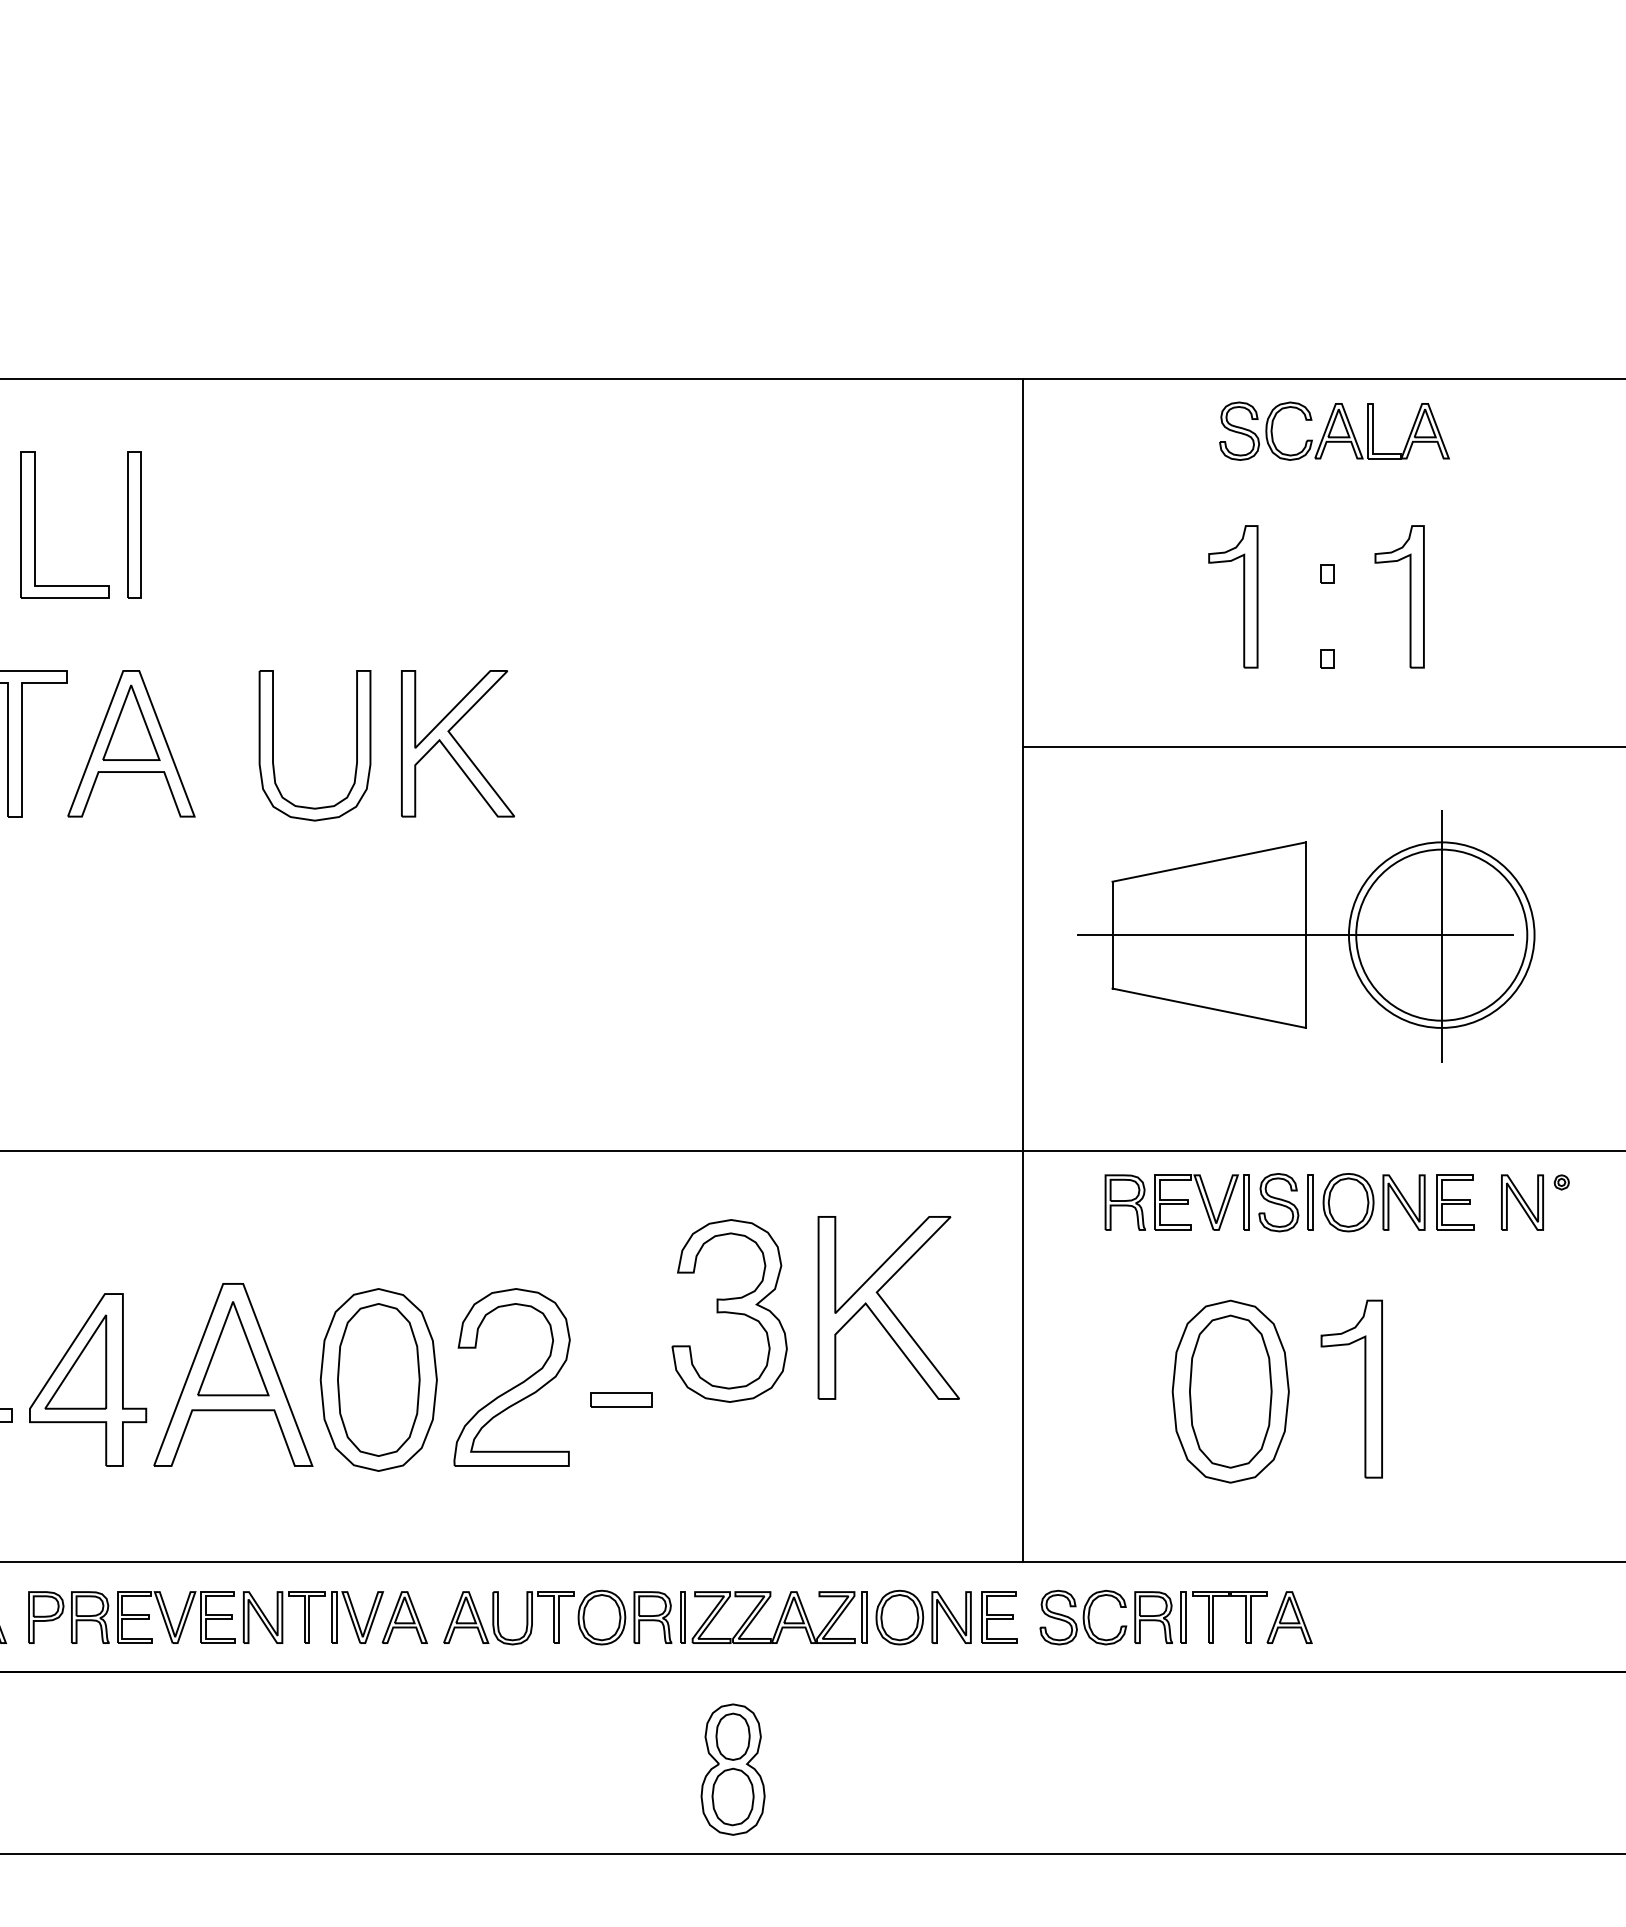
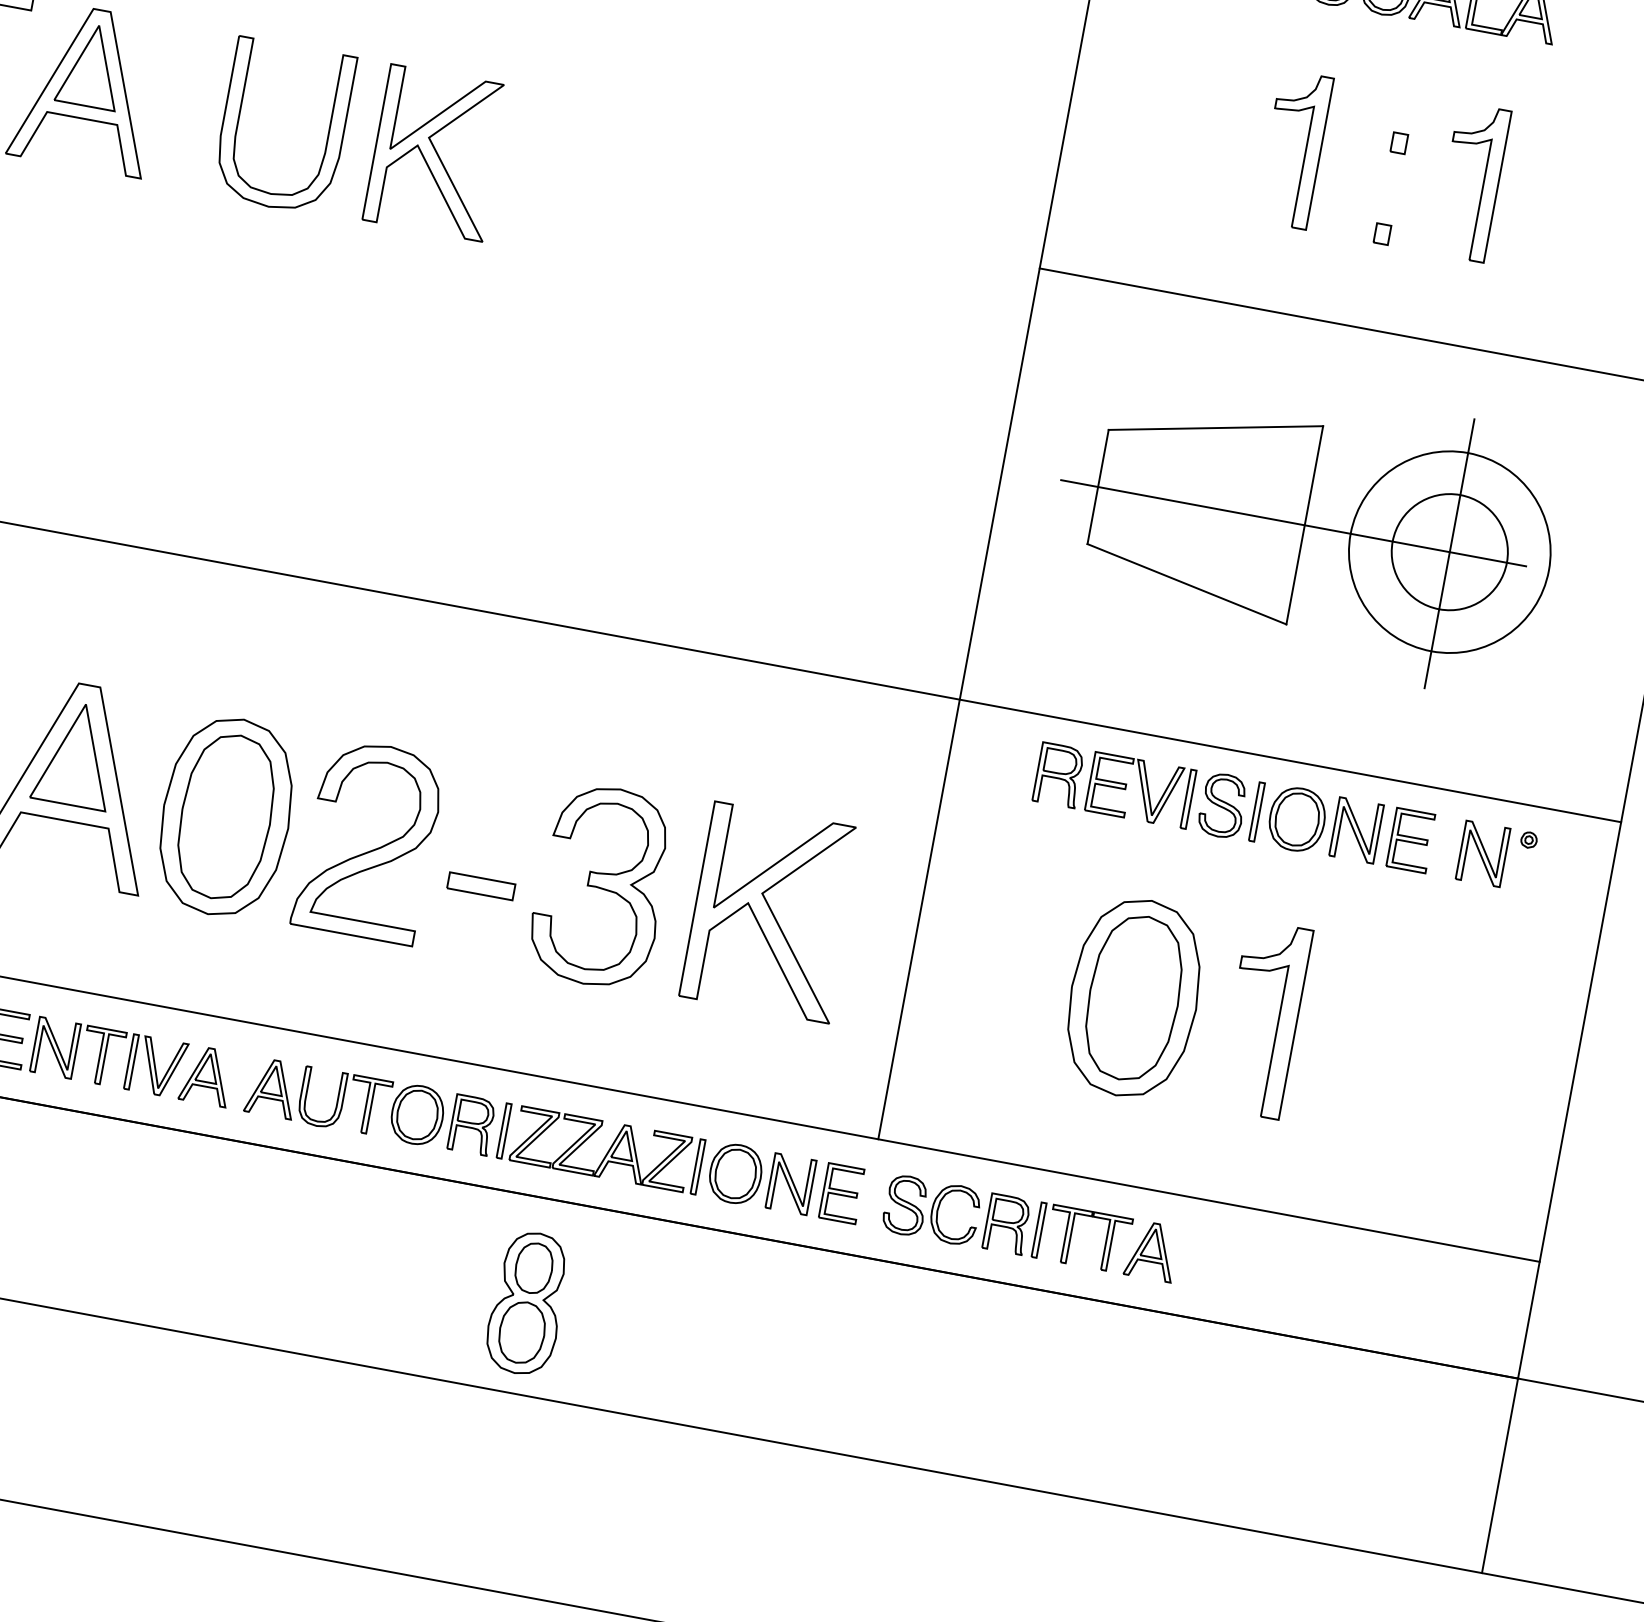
circle: (1441, 934) -> (1449, 551), size x0.62
part: (888, 1307) -> (771, 911), moved
part: (729, 1310) -> (600, 885), moved

